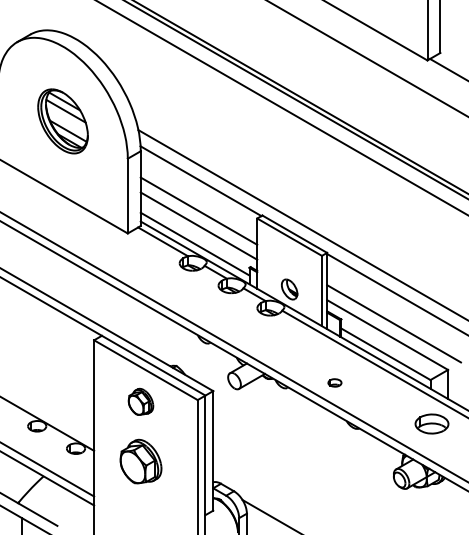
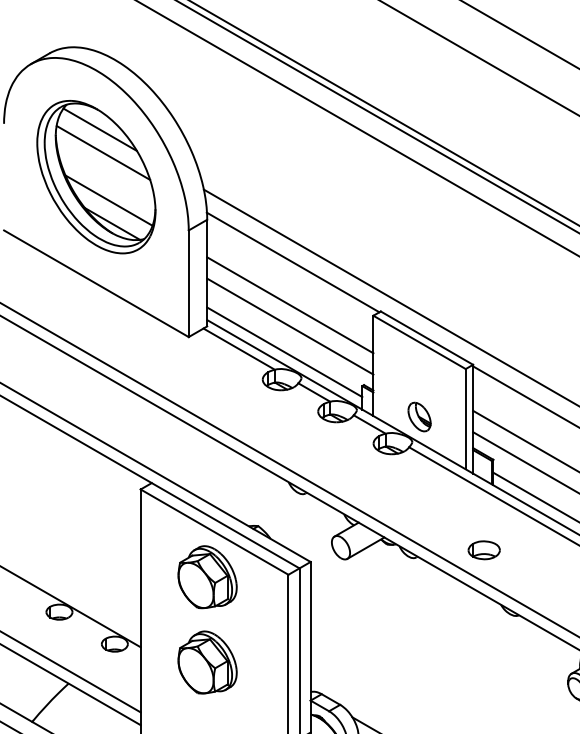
part: (62, 121) -> (95, 177), size x1.67
part: (334, 382) -> (483, 549), size x1.67
part: (140, 401) -> (206, 576), size x1.67

